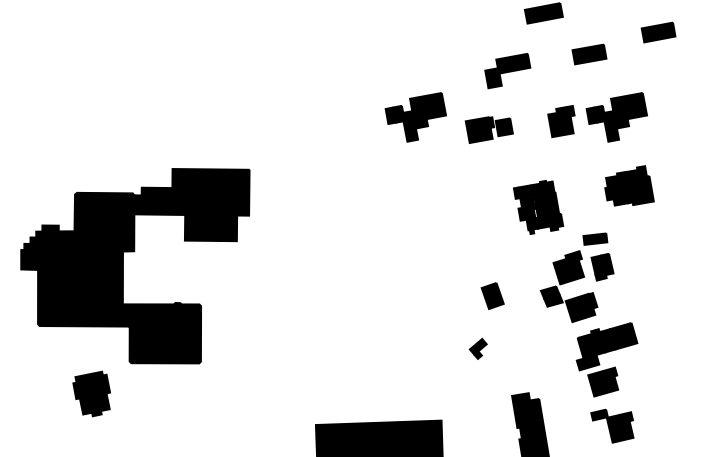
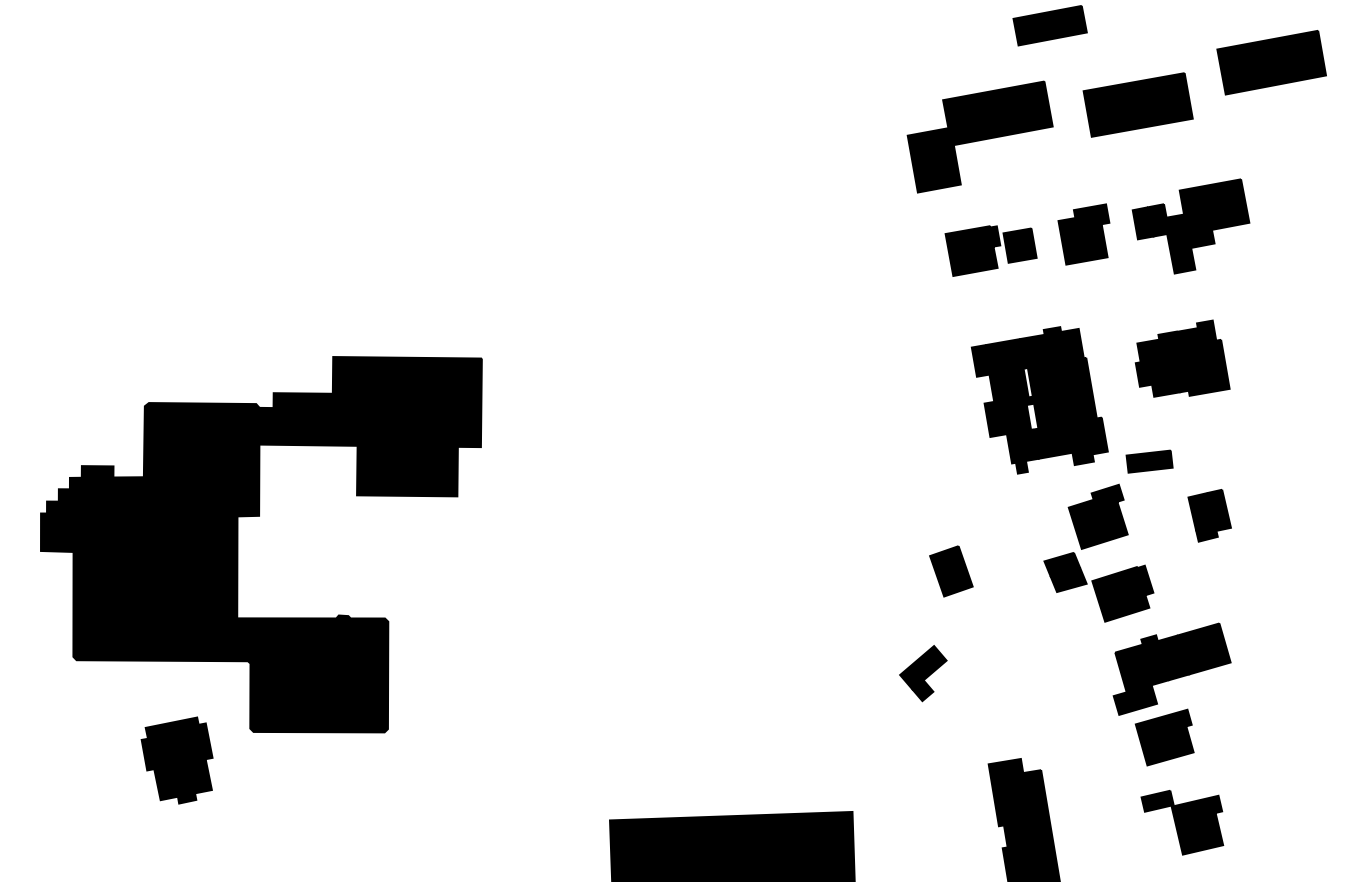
part: (658, 32) -> (1271, 62), size x1.67
part: (589, 54) -> (1138, 105), size x1.67
part: (507, 70) -> (979, 135), size x1.67
part: (415, 117) -> (802, 226), removed
part: (488, 129) -> (989, 249), moved
part: (629, 185) -> (1182, 357), moved
part: (538, 207) -> (1039, 400), size x1.43
part: (123, 266) -> (238, 545), moved
part: (602, 267) -> (1209, 516), moved
part: (478, 348) -> (923, 672), size x1.43

